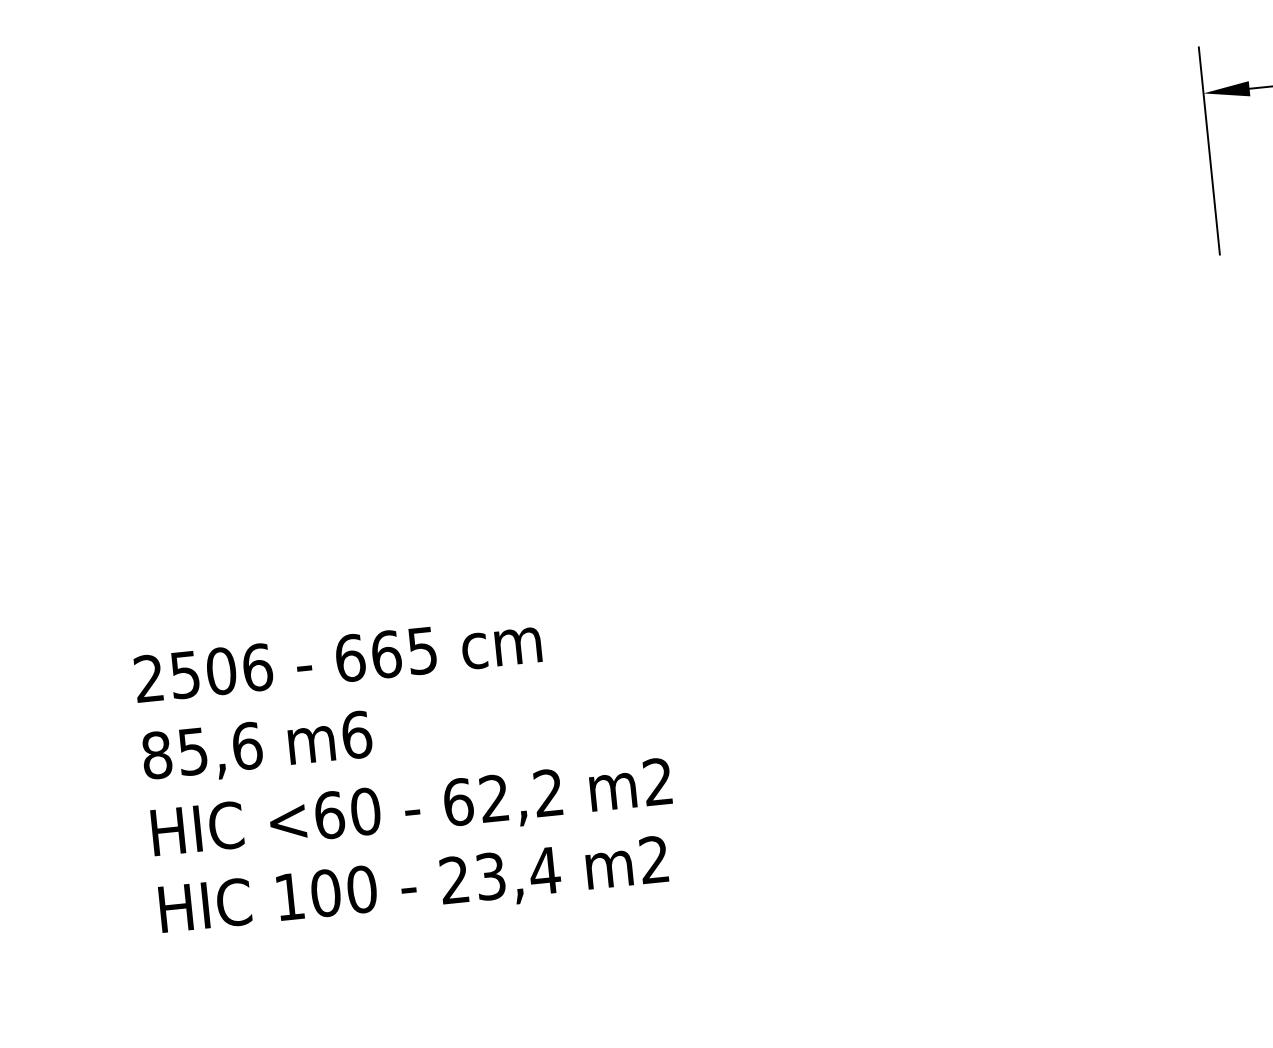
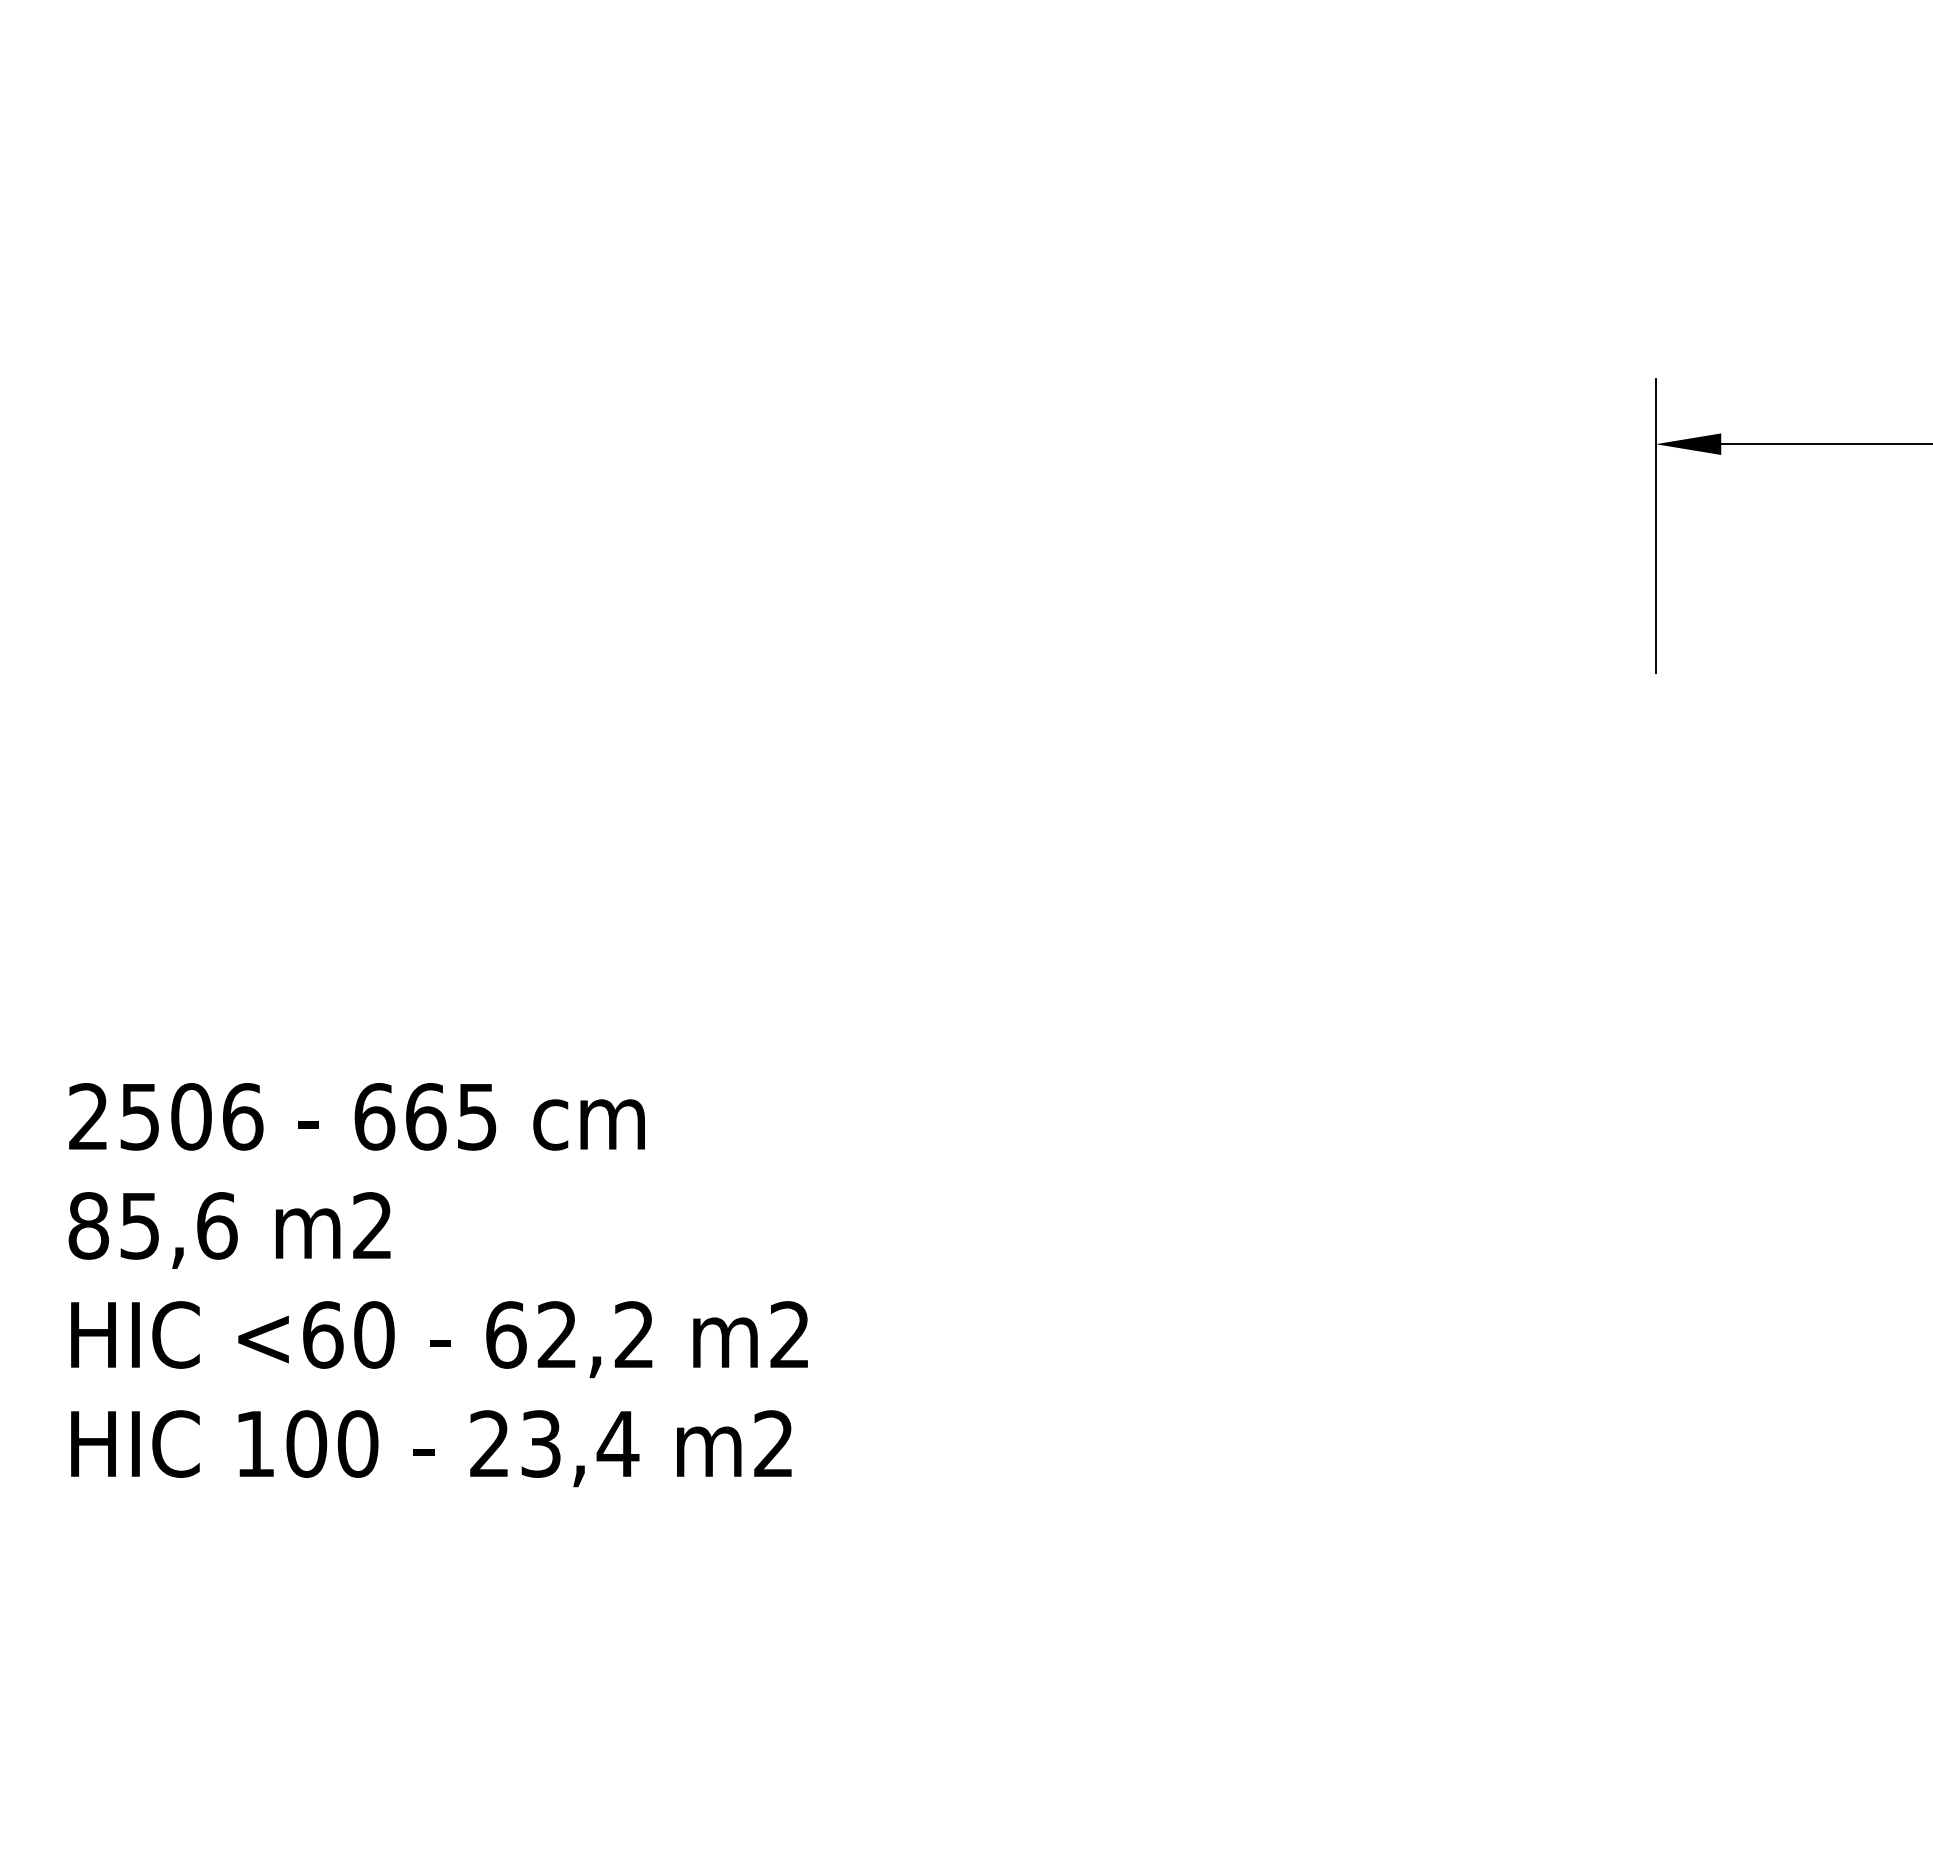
text: (356, 734) -> (372, 1225), m6 -> m2

